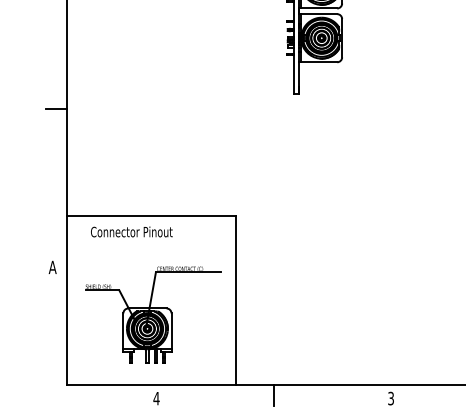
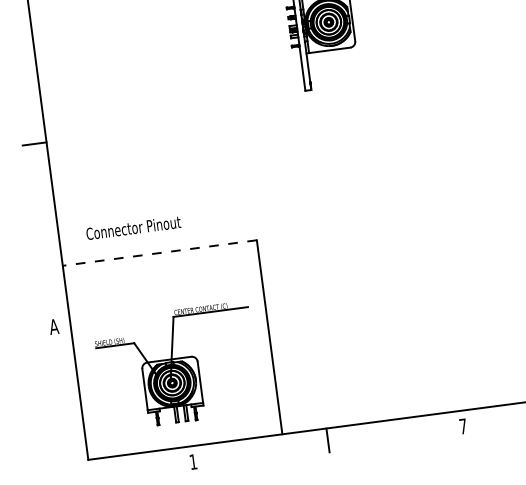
line: (150, 216) -> (158, 253), solid -> dashed
text: (131, 231) -> (133, 227), moved
text: (156, 398) -> (193, 461), 4 -> 1
text: (390, 398) -> (462, 426), 3 -> 7

